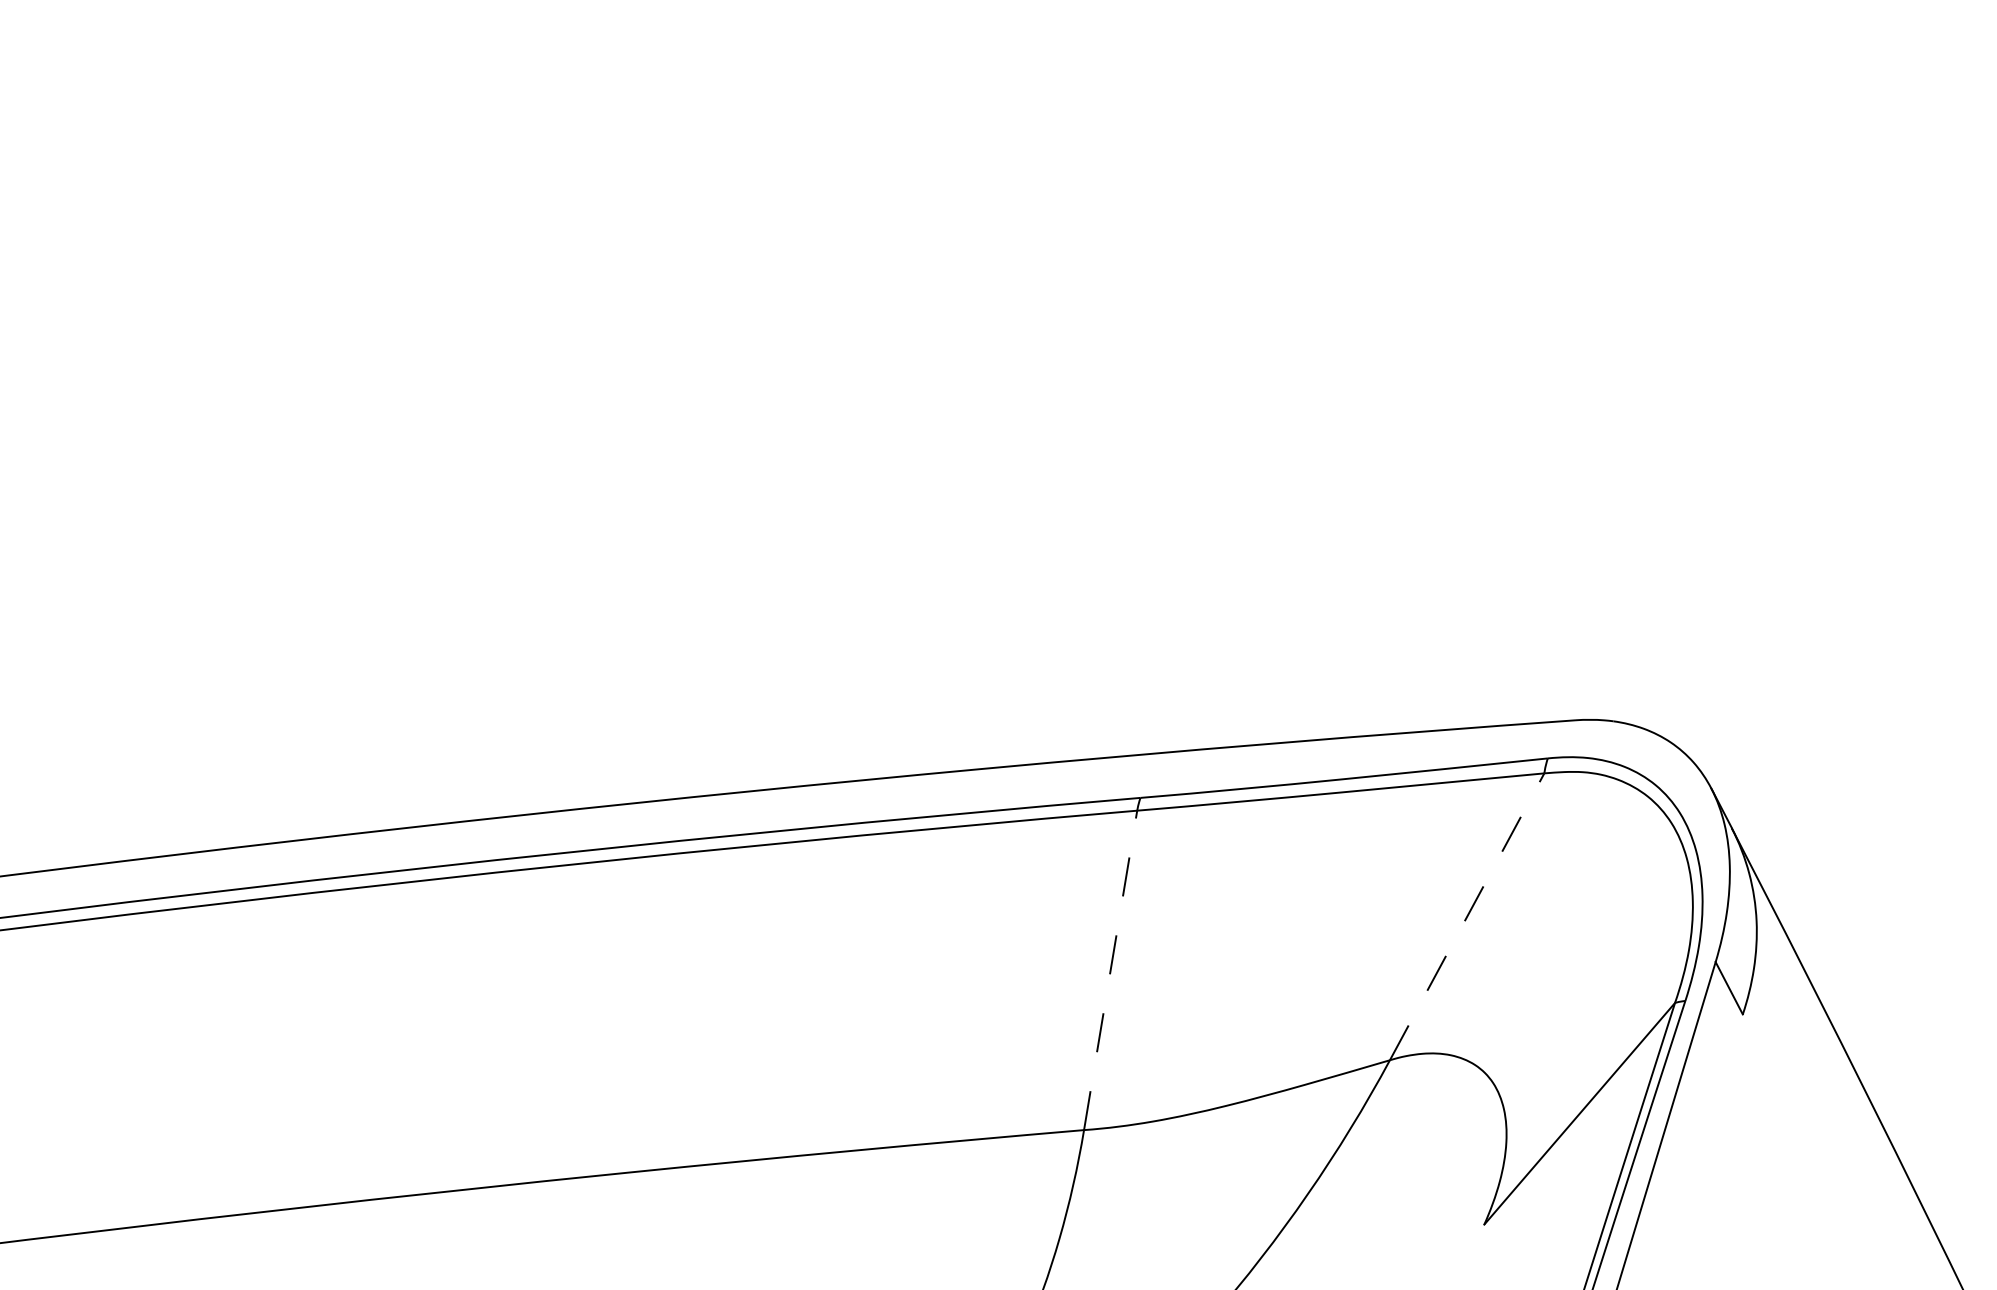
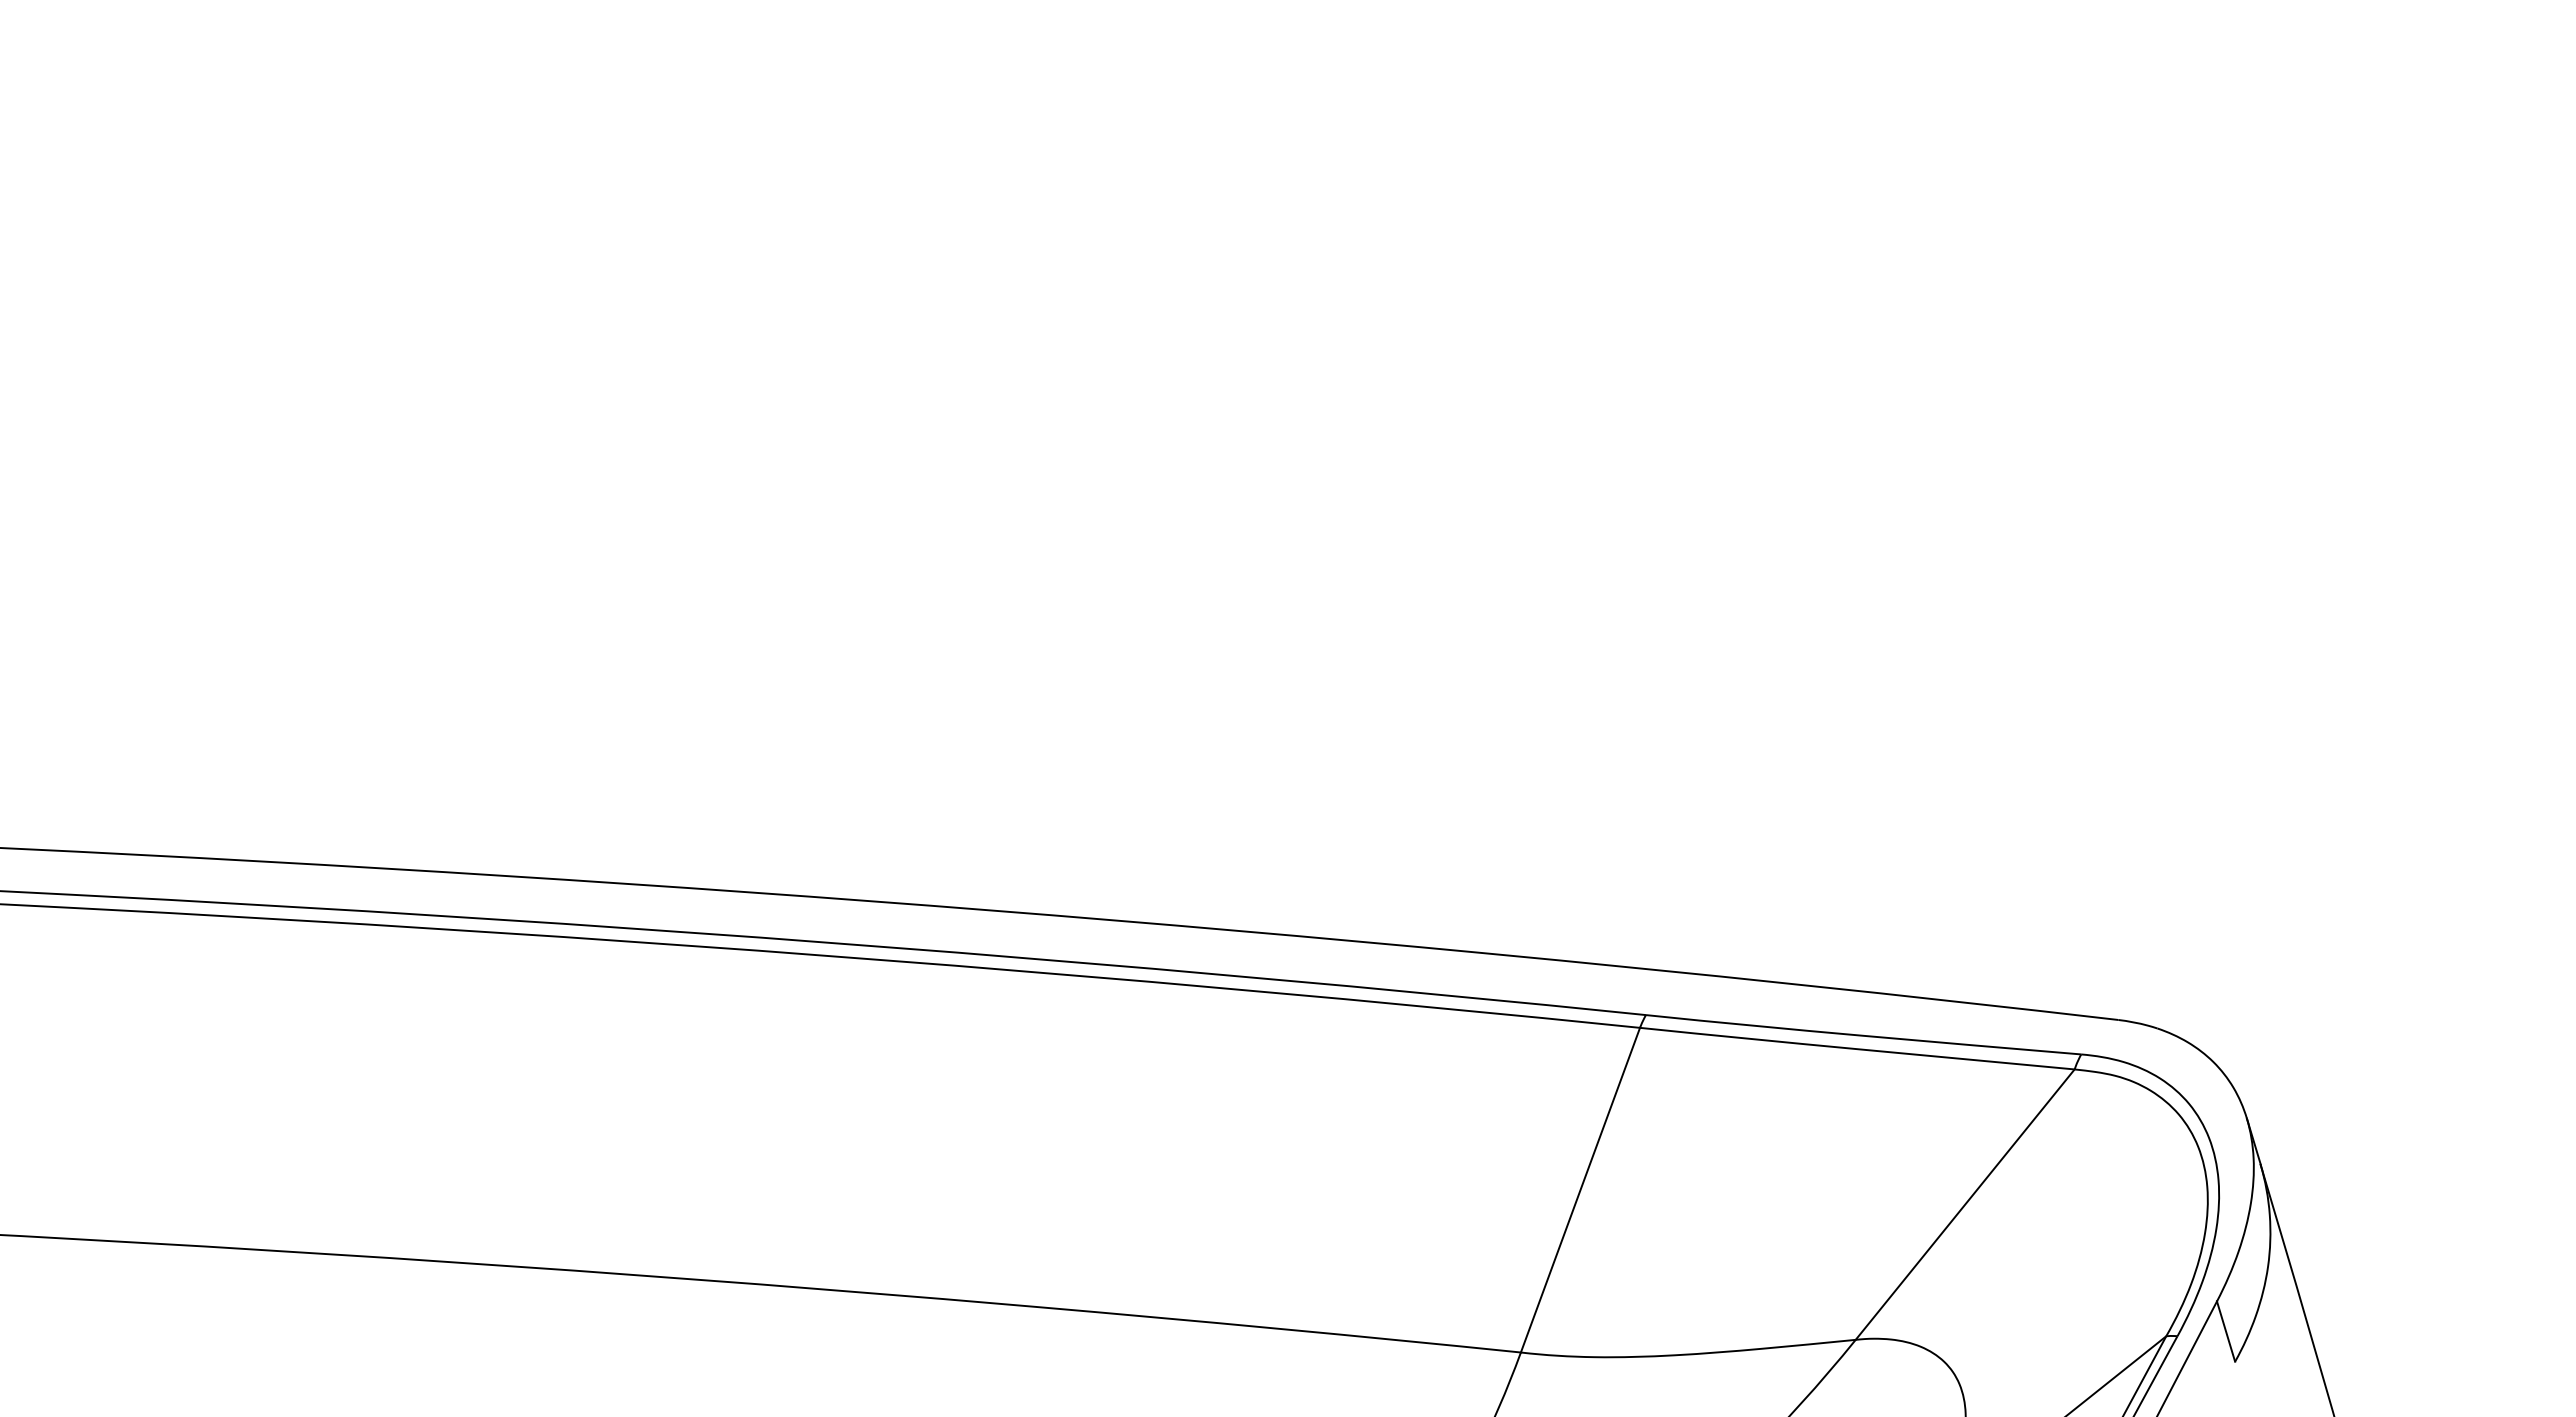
line: (1467, 916) -> (1965, 1204), dashed -> solid
line: (1110, 970) -> (1580, 1190), dashed -> solid

